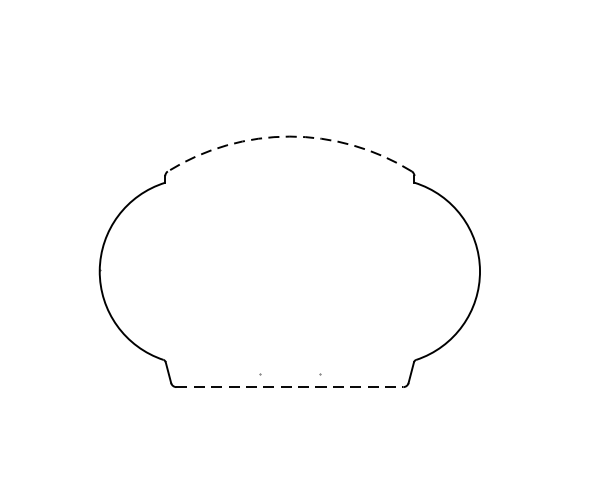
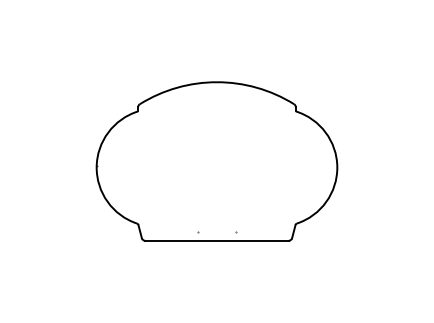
arc: (290, 137) -> (217, 82), dashed -> solid
line: (290, 386) -> (217, 240), dashed -> solid

